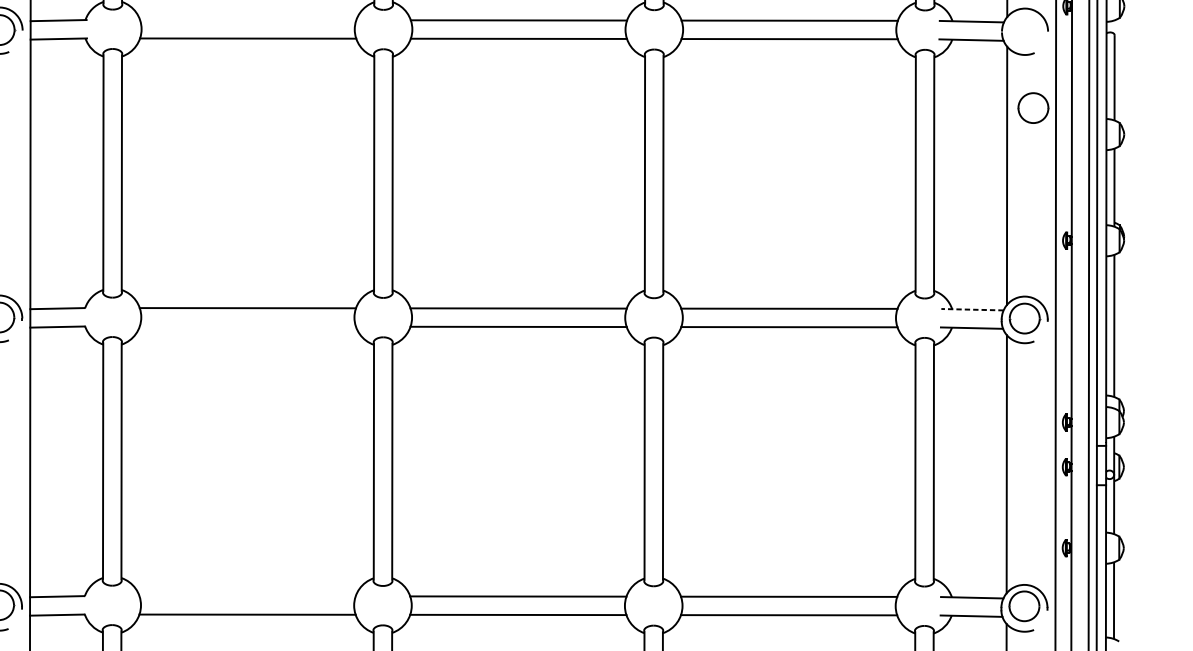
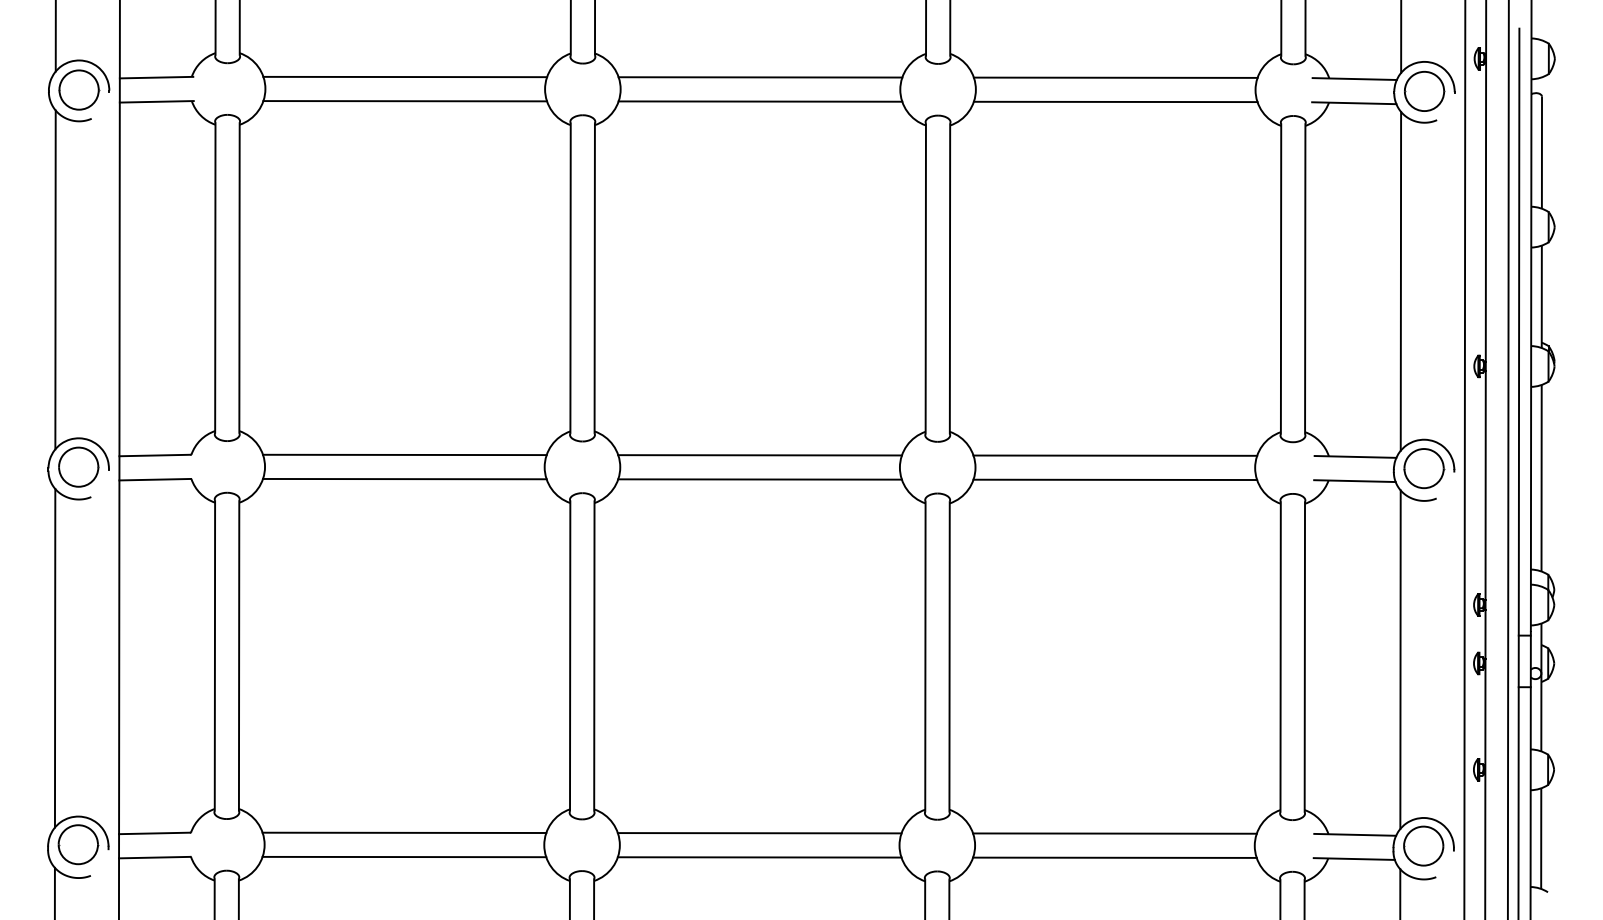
line: (248, 19) -> (405, 76), added
part: (1033, 108) -> (1424, 91), moved
line: (972, 309) -> (1355, 456), dashed -> solid
line: (247, 326) -> (404, 478), added
line: (247, 595) -> (404, 832), added

